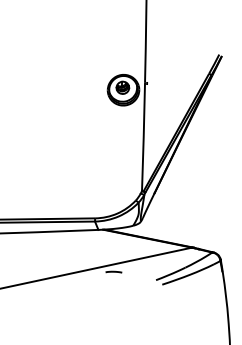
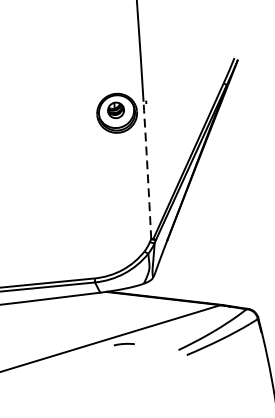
arc: (143, 137) -> (147, 171), solid -> dashed

